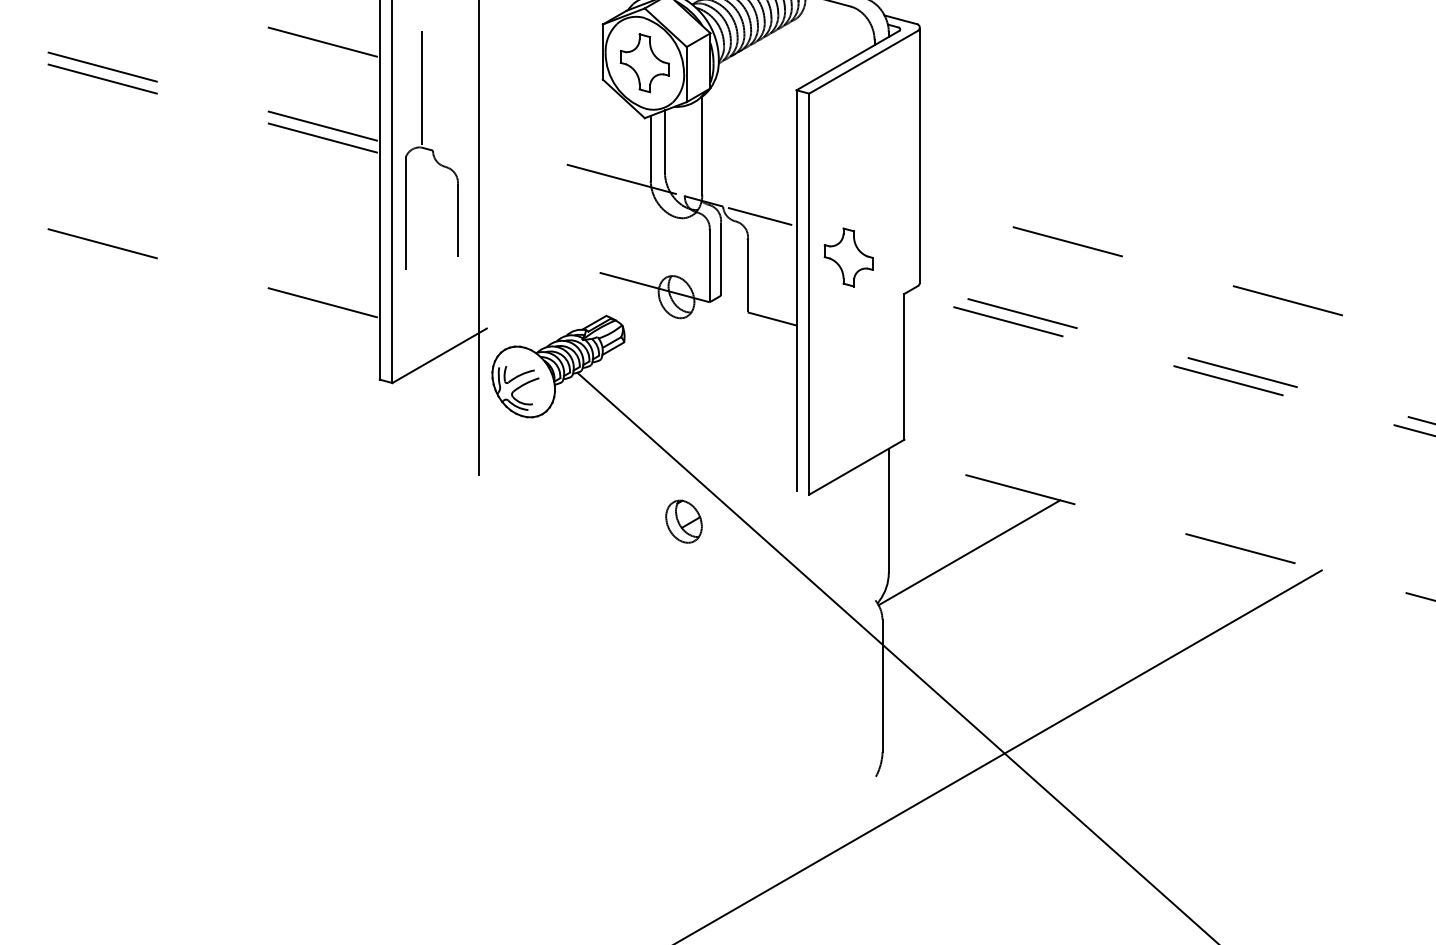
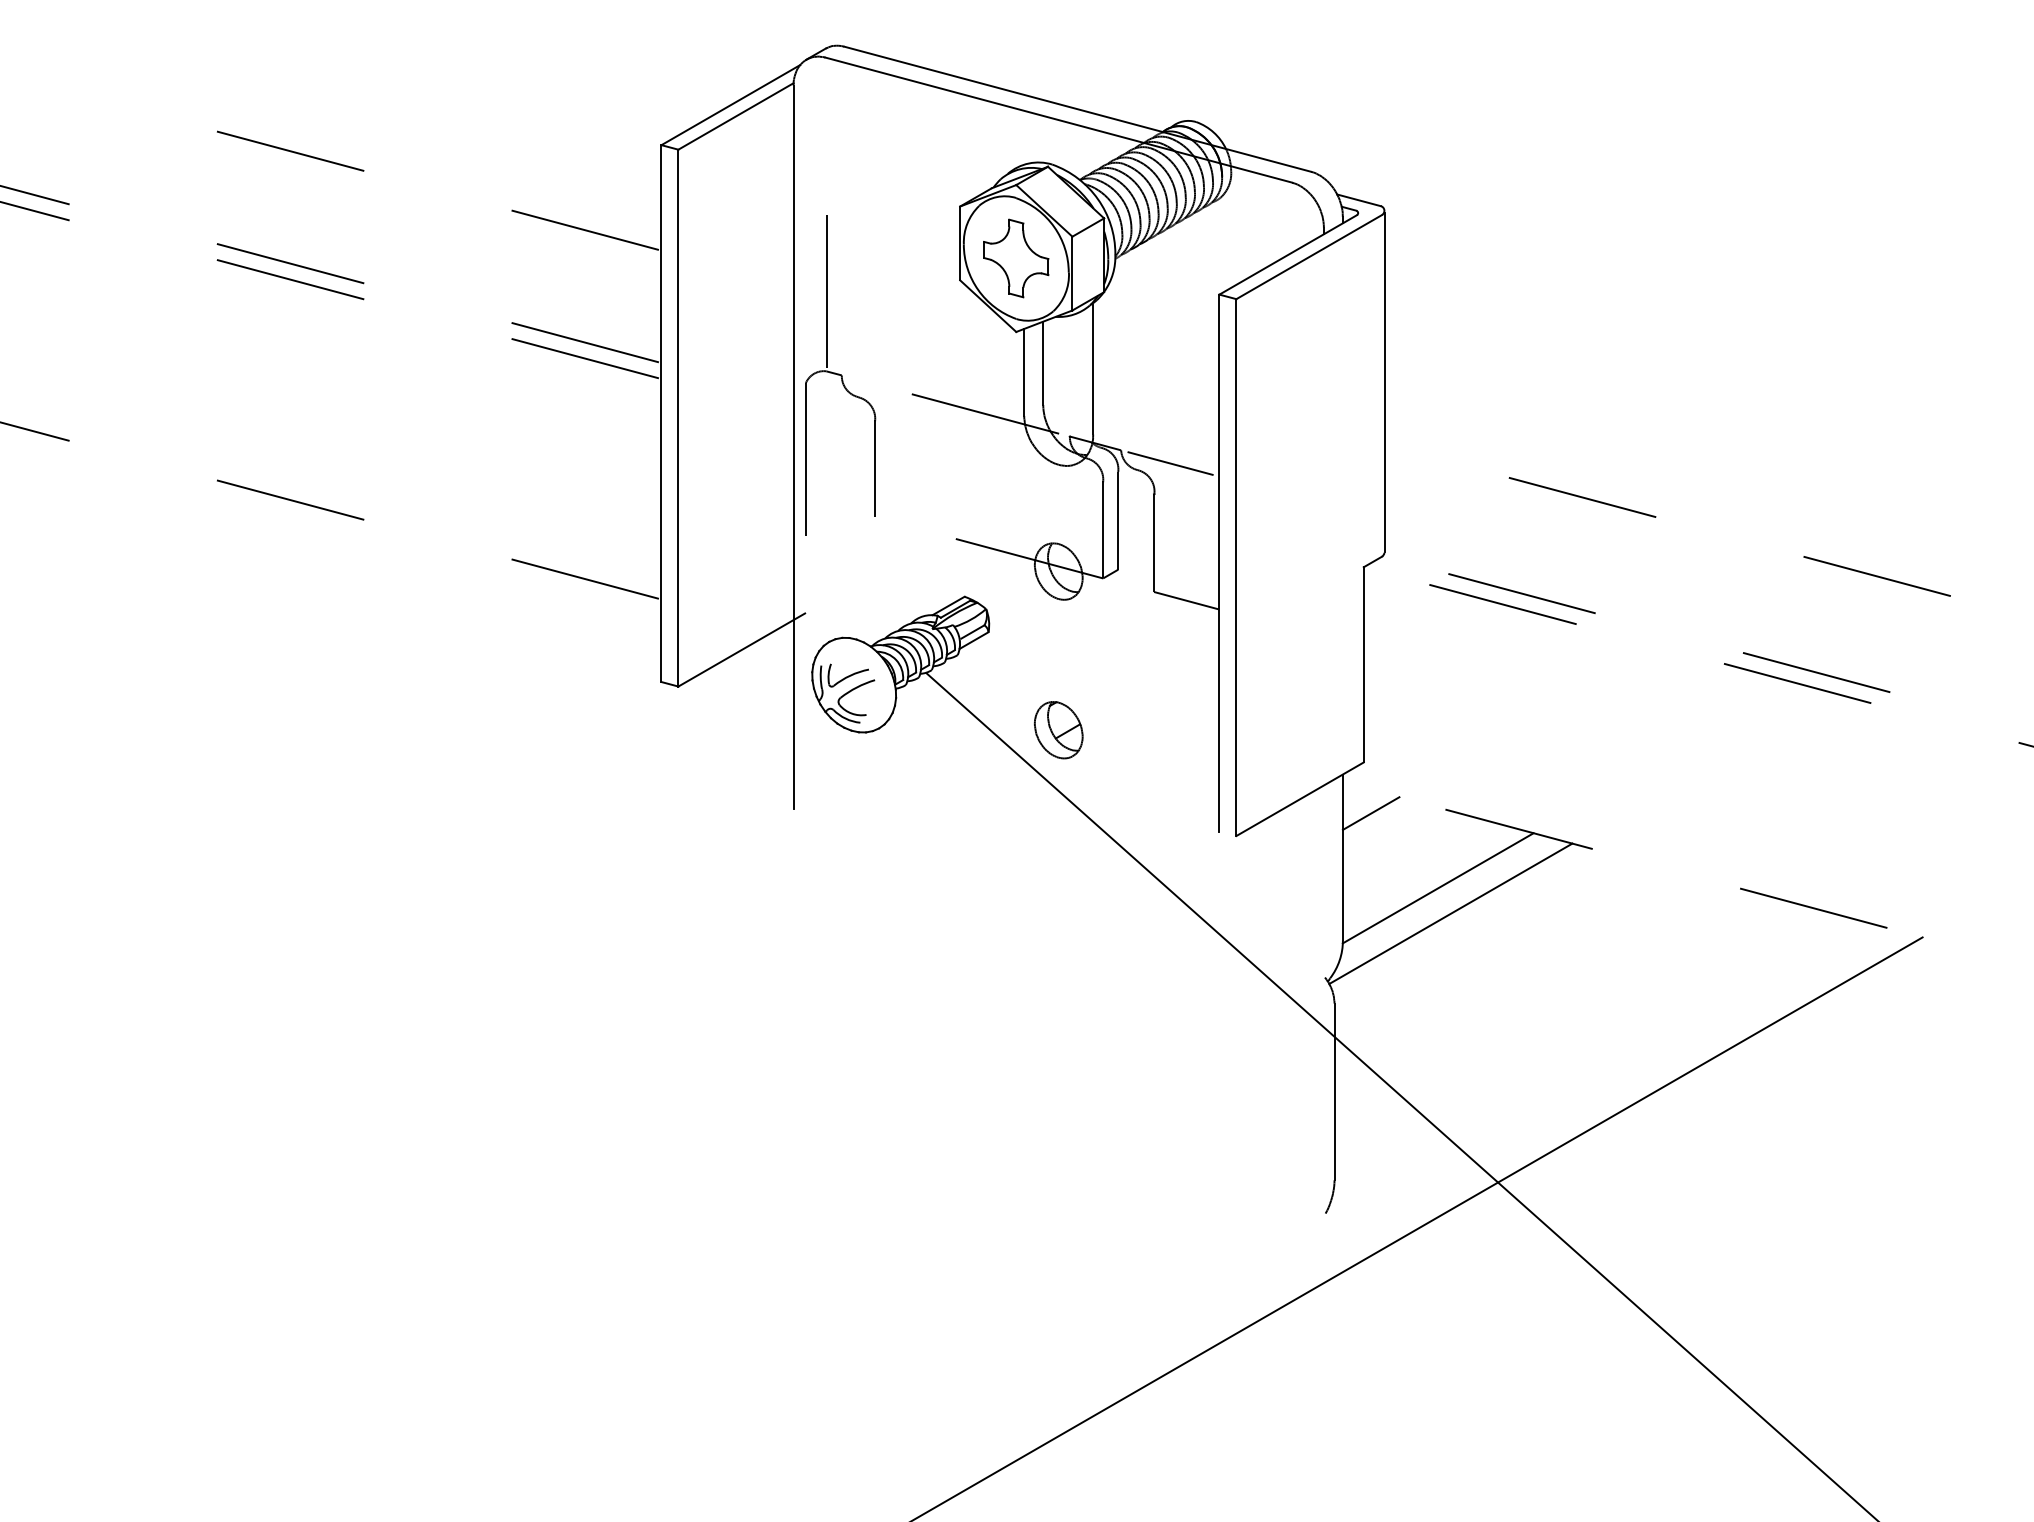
part: (432, 150) -> (840, 375), moved
part: (848, 257) -> (1289, 518), removed
line: (909, 477) -> (1370, 813), added
part: (683, 521) -> (1058, 730), moved
line: (959, 533) -> (1437, 888), added

